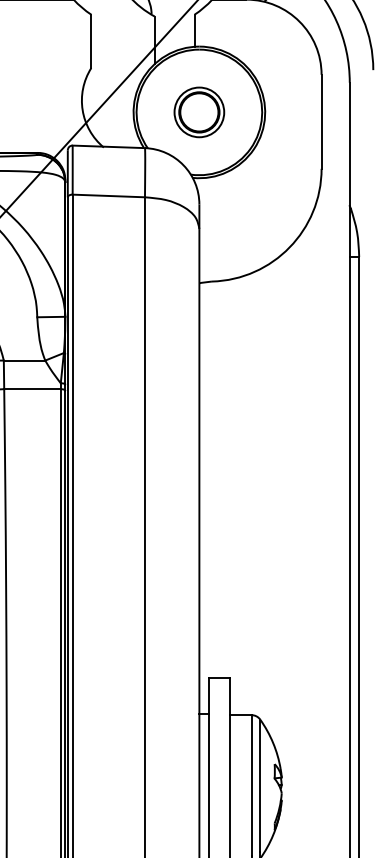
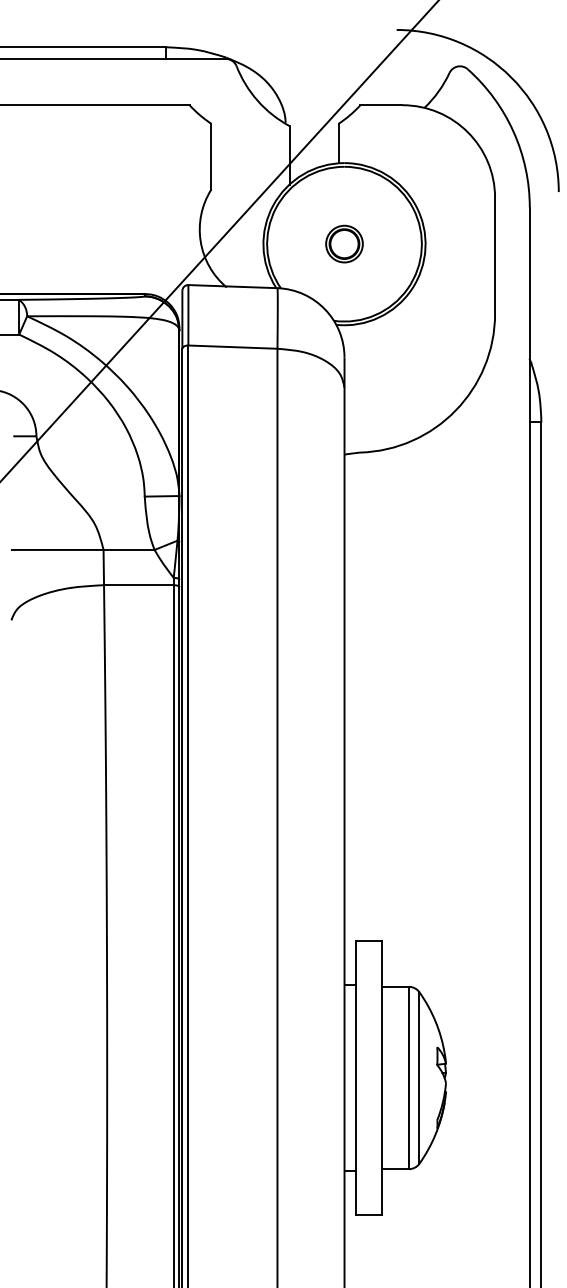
part: (199, 111) -> (344, 243), size x0.6

